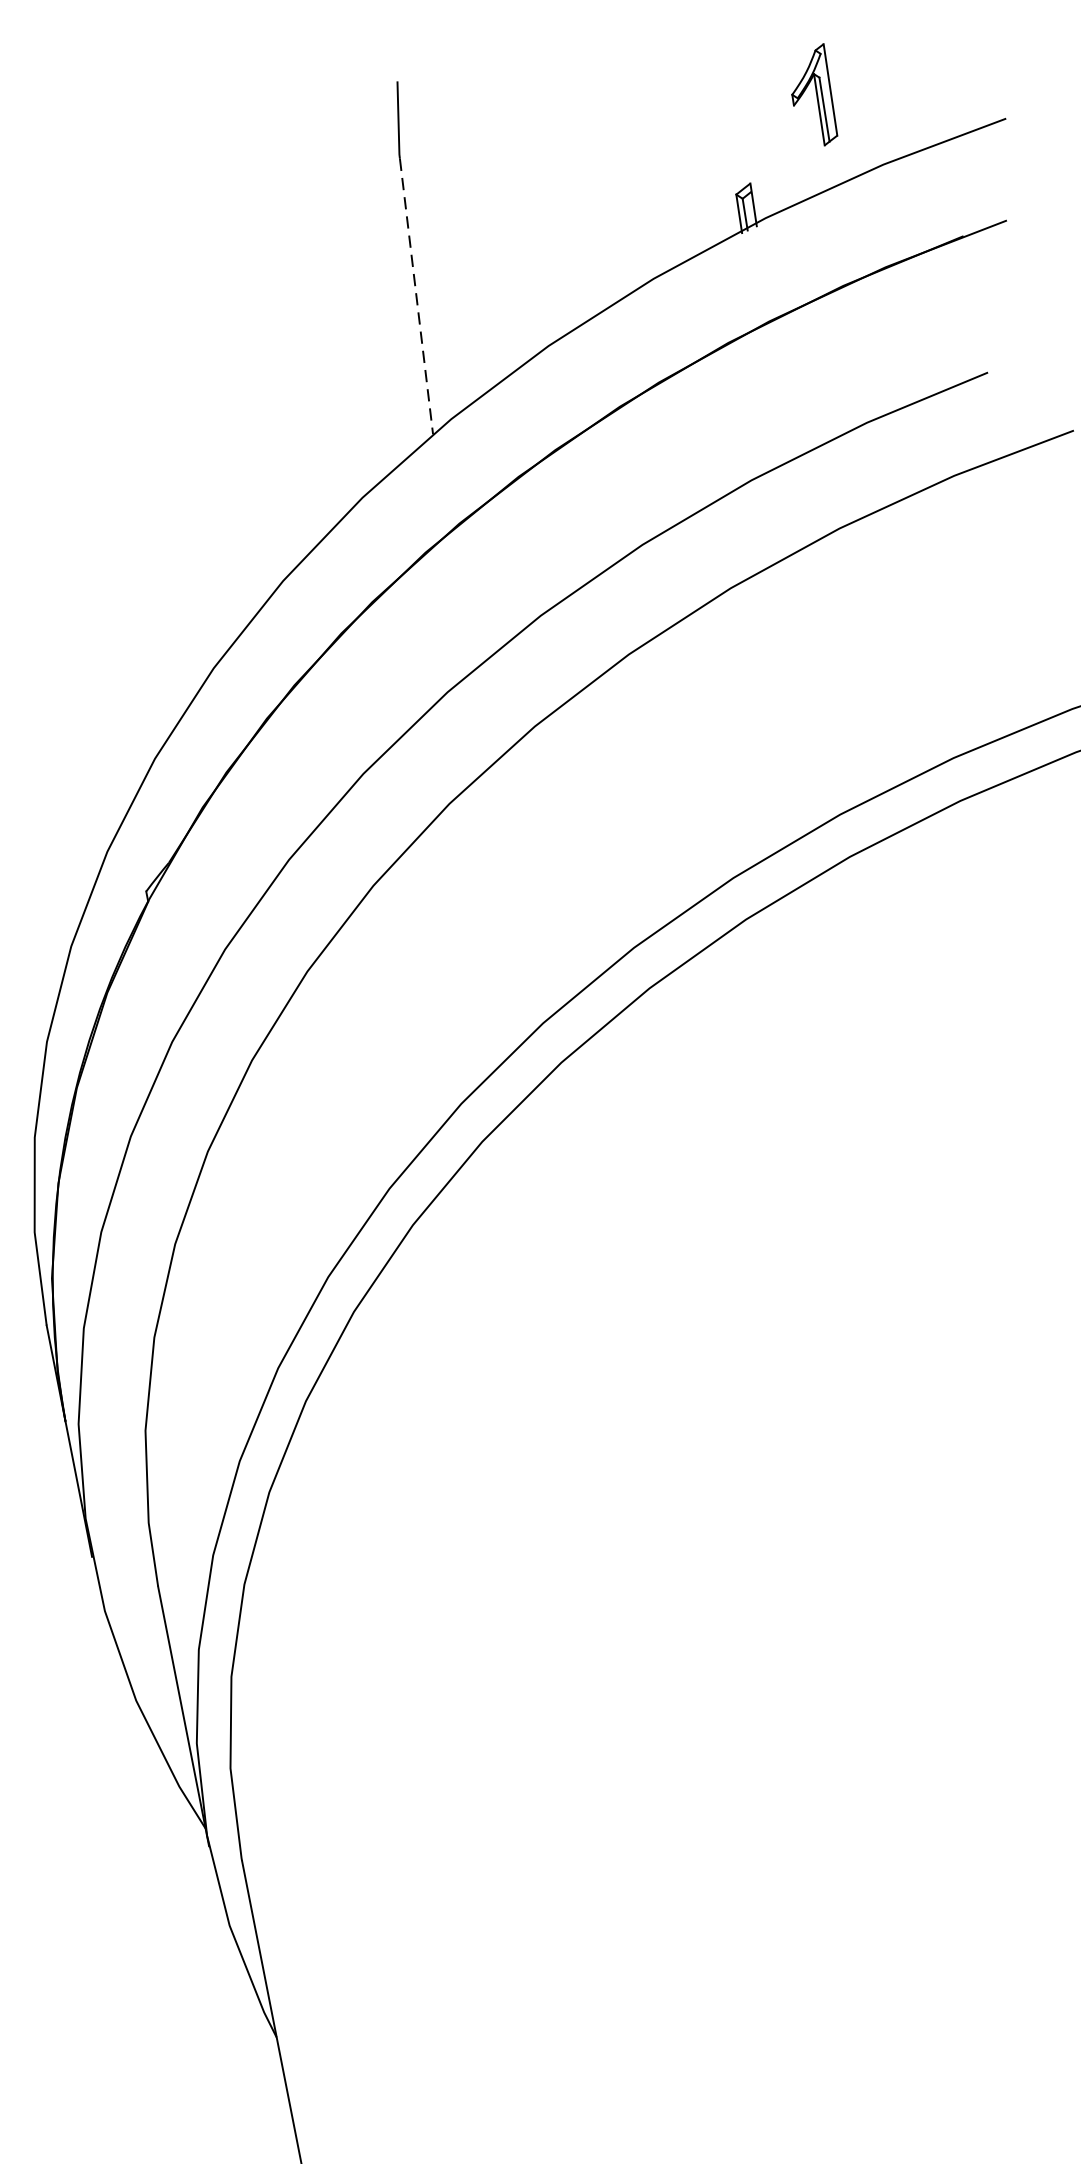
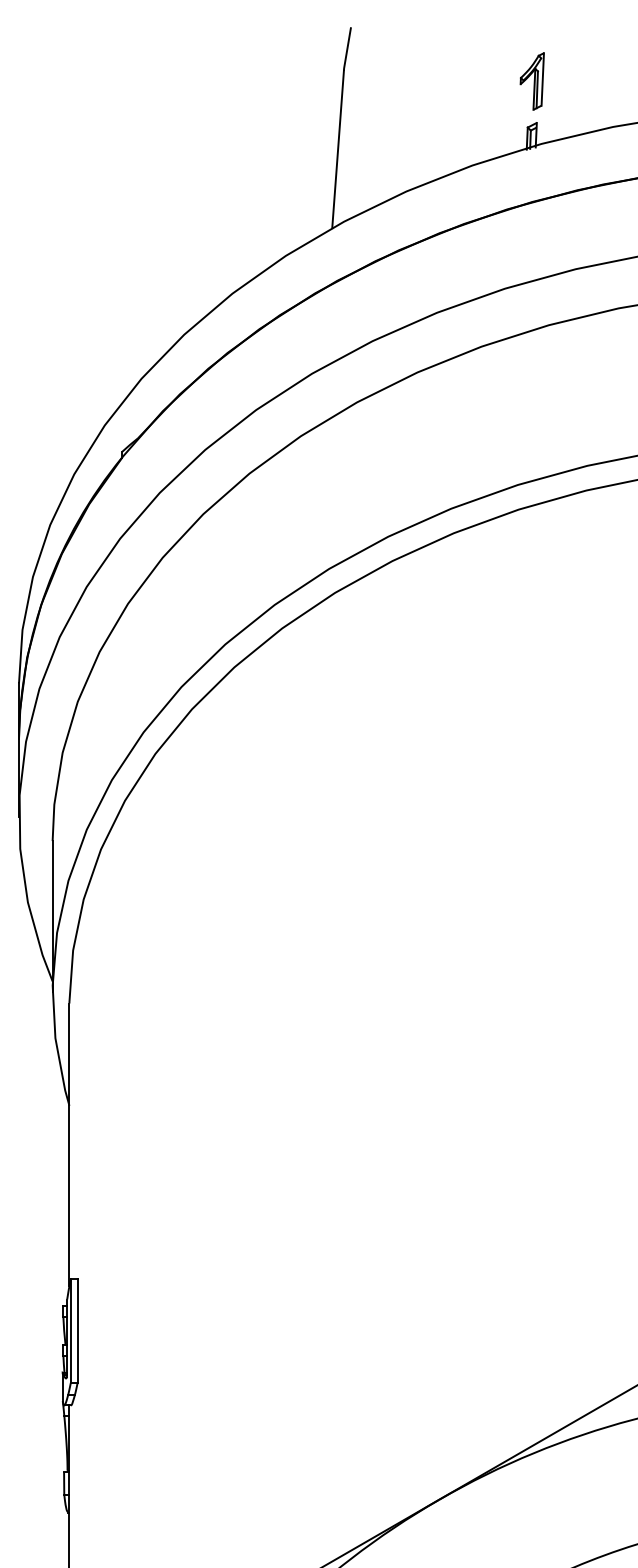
part: (811, 97) -> (531, 81), moved
line: (417, 296) -> (338, 149), dashed -> solid

